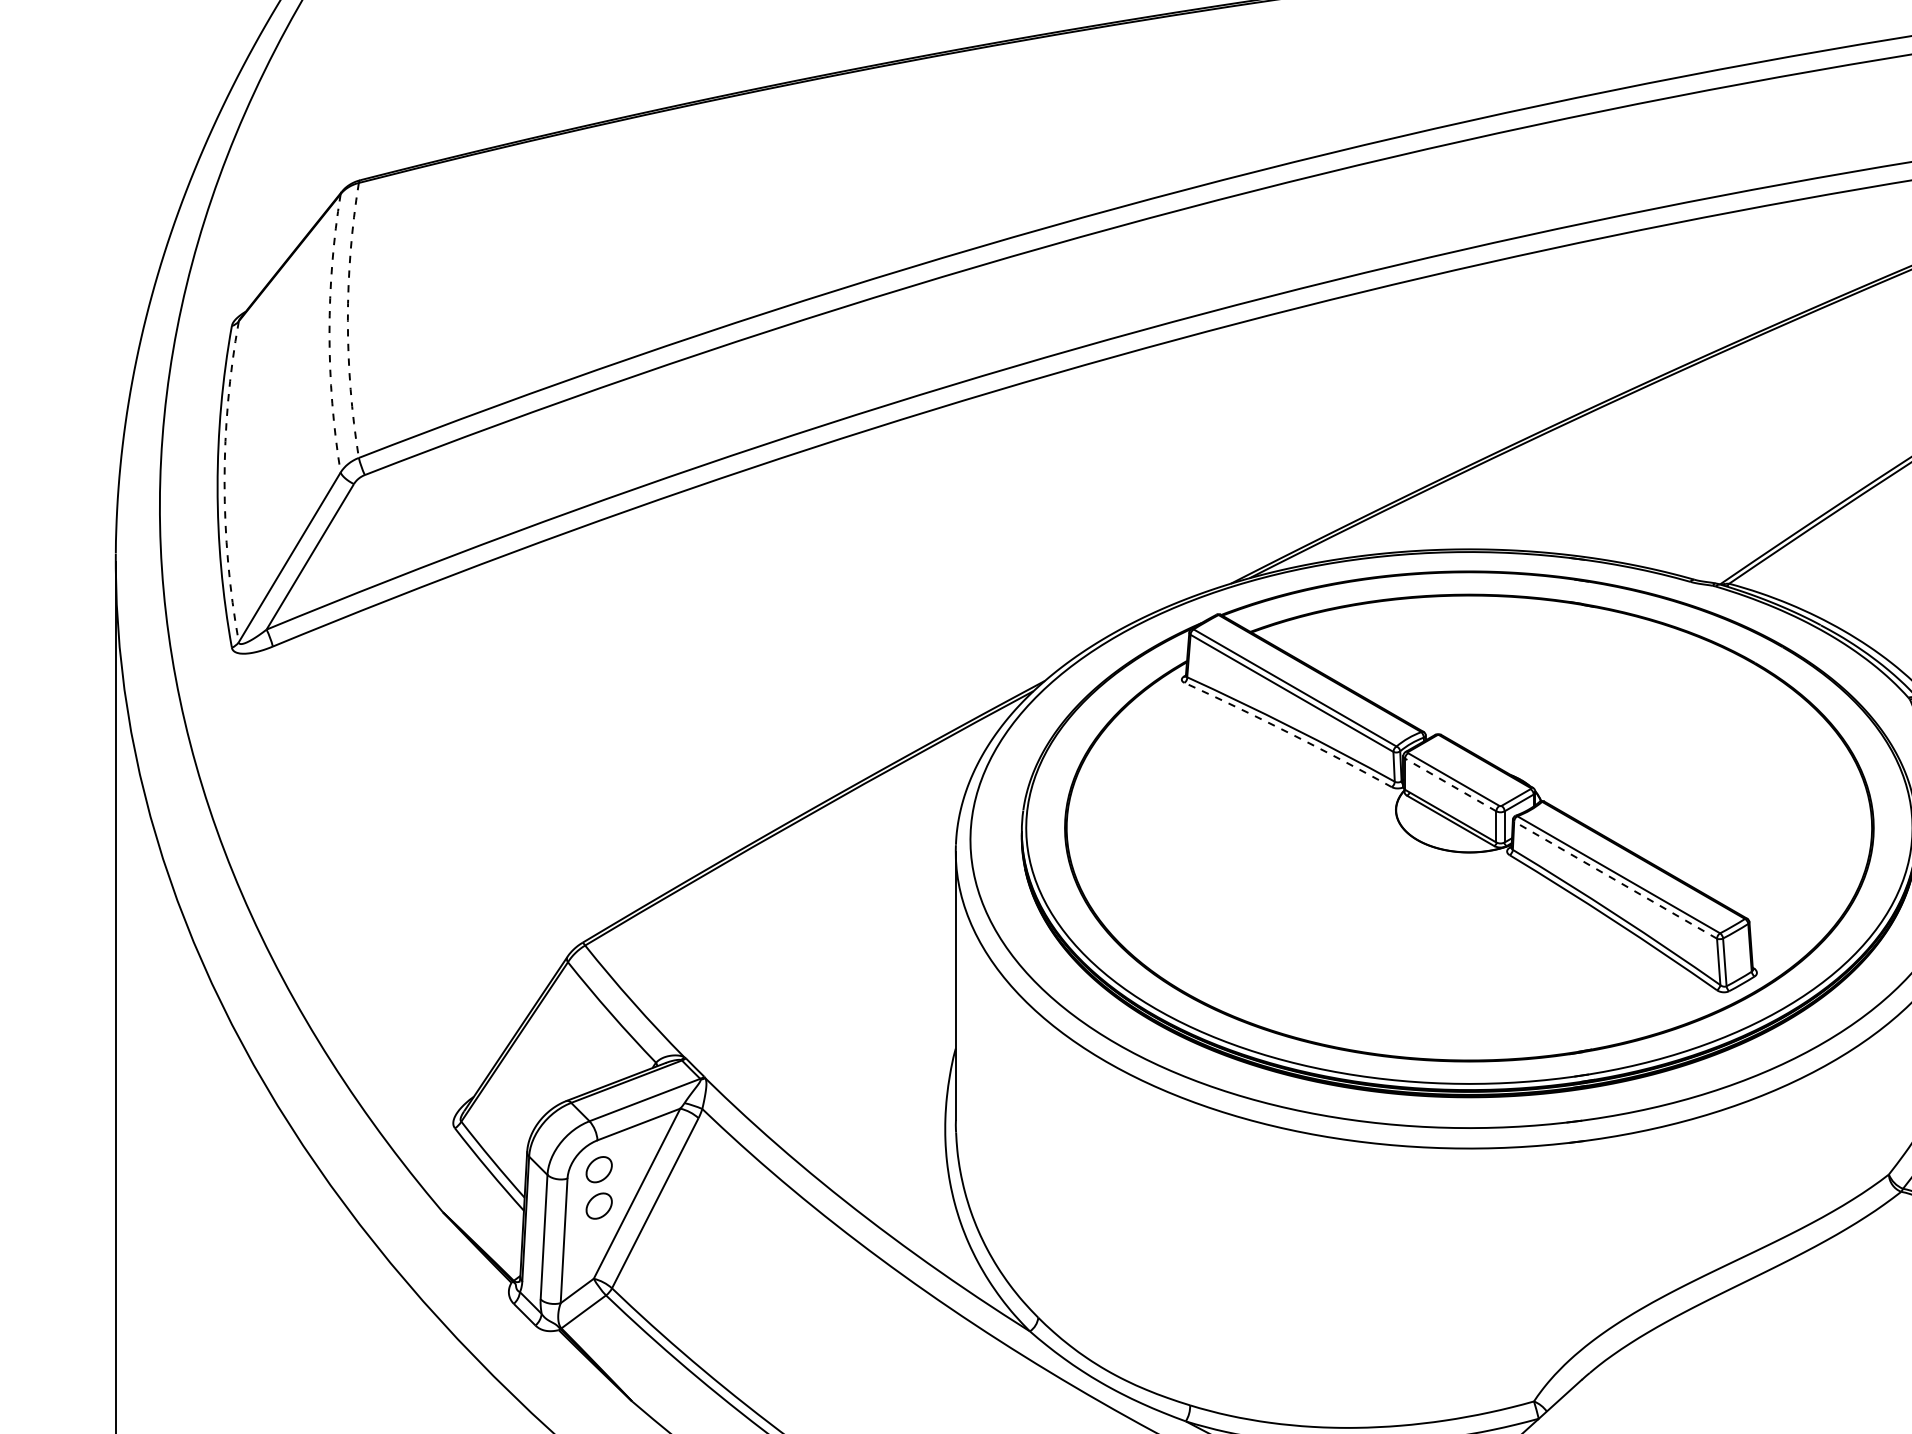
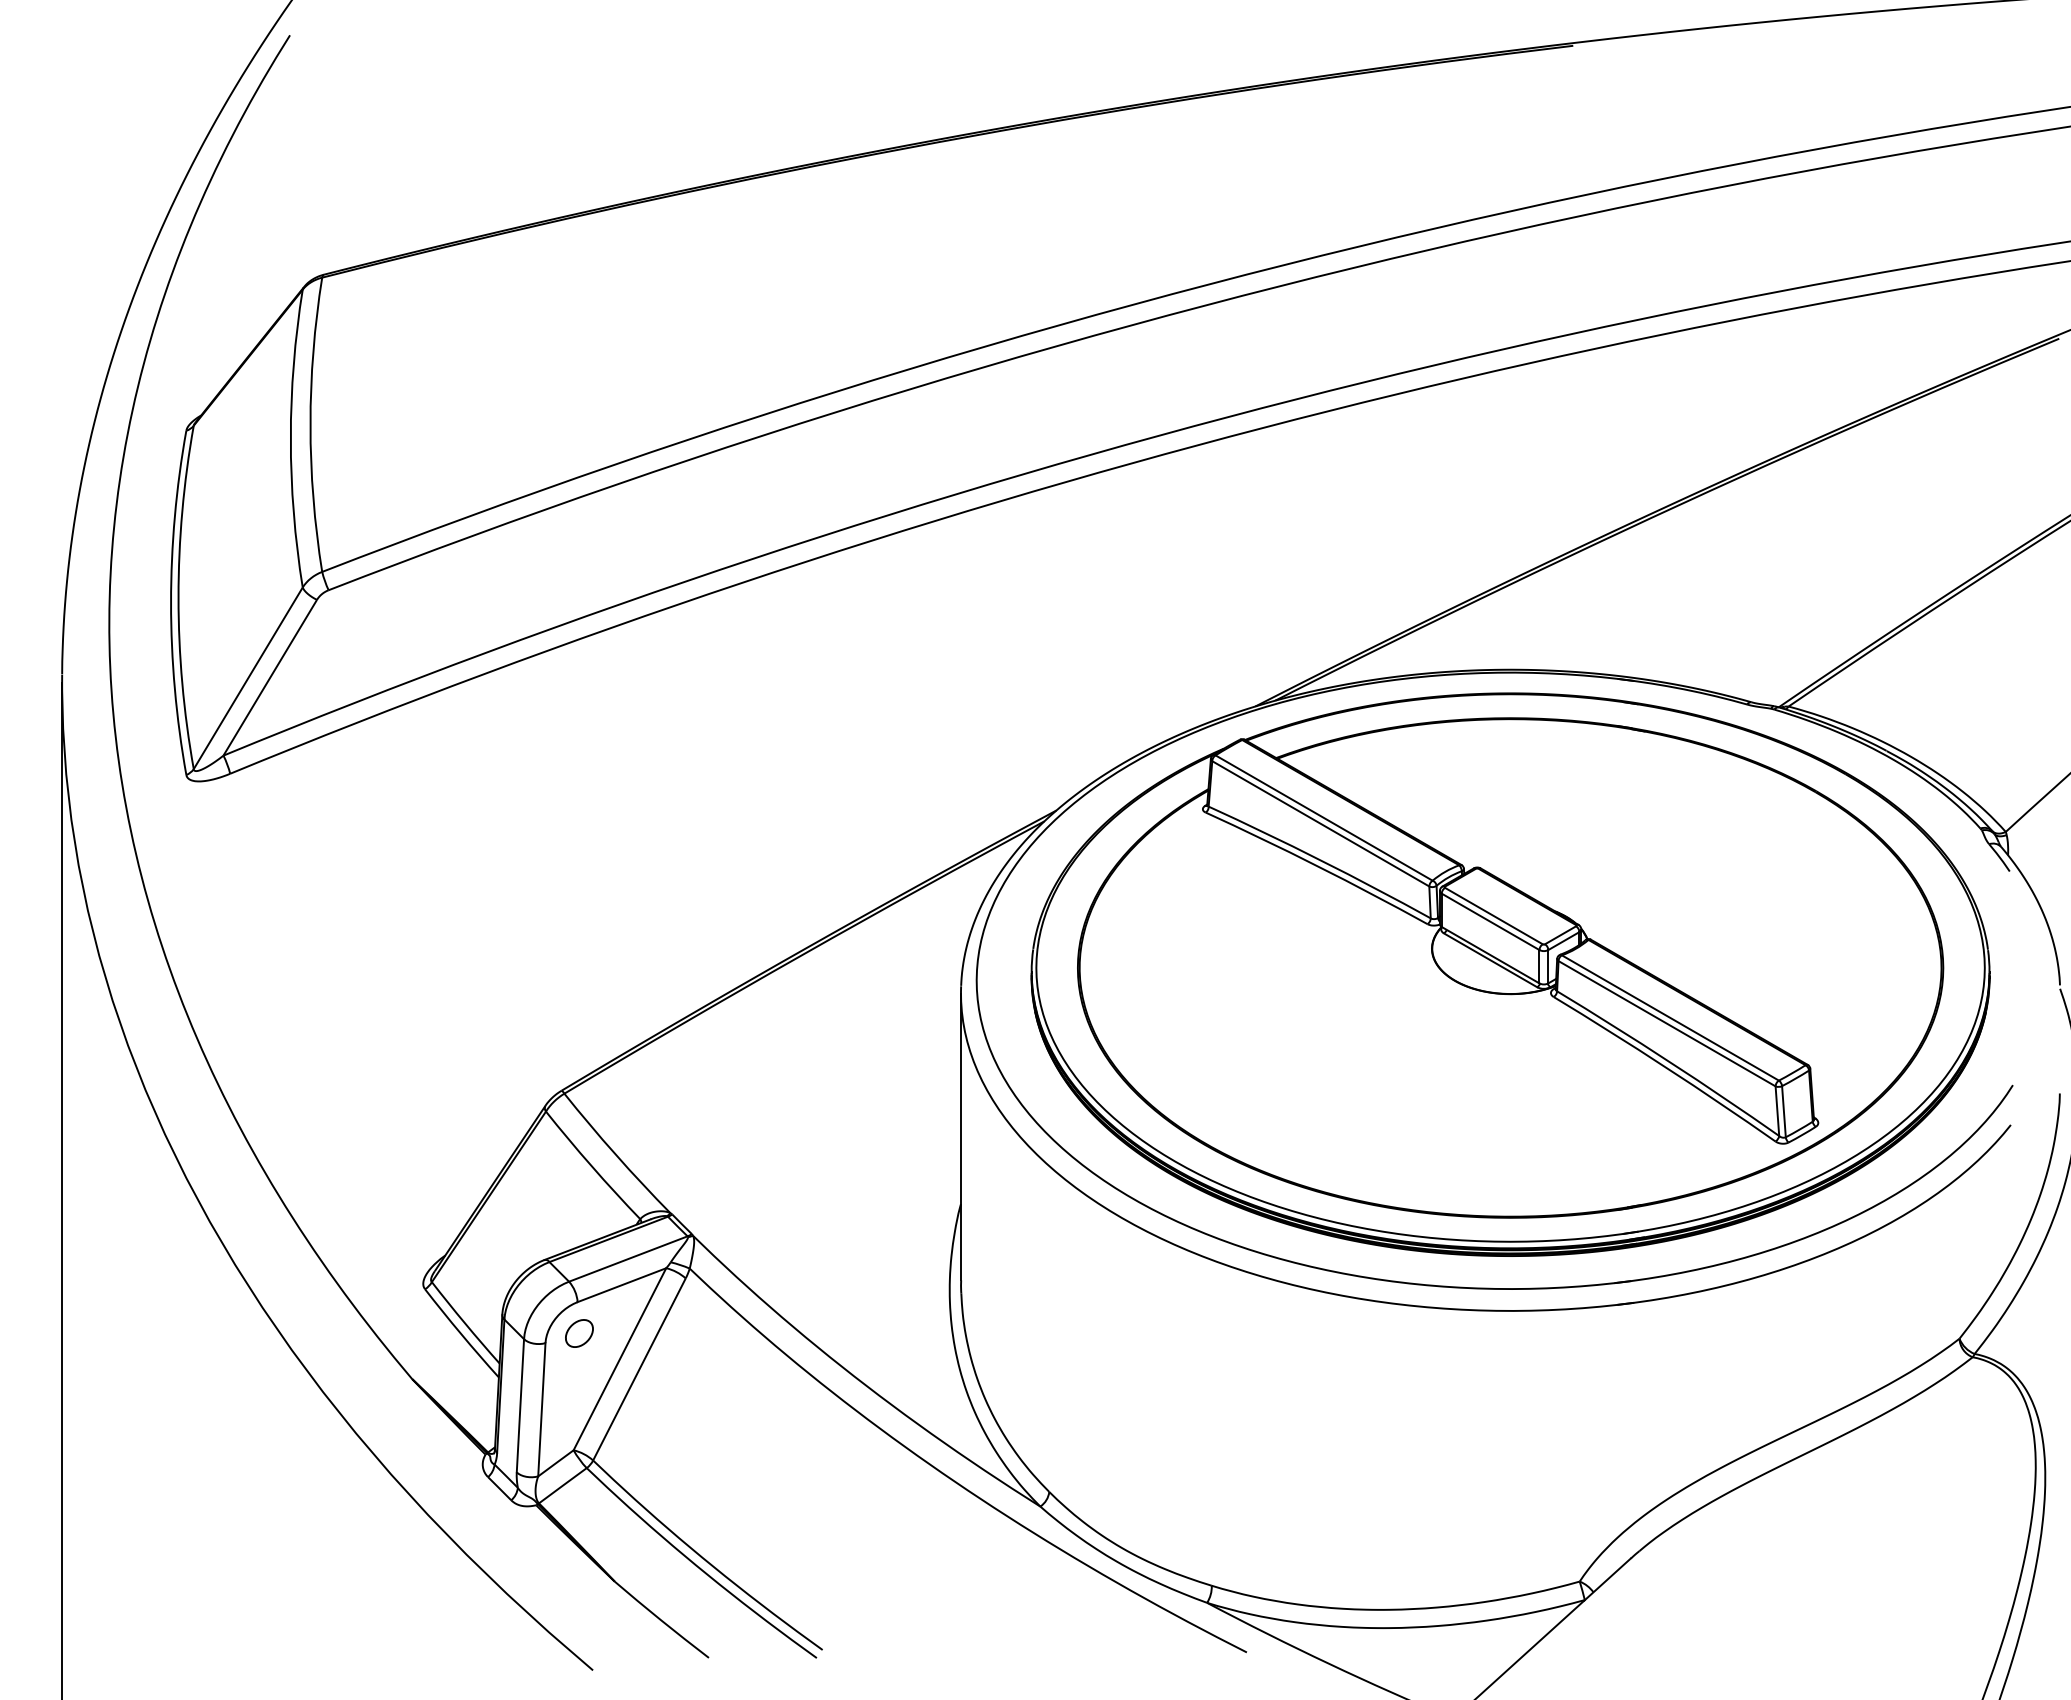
arc: (347, 320) -> (310, 424), dashed -> solid
arc: (329, 333) -> (290, 438), dashed -> solid
arc: (224, 481) -> (178, 597), dashed -> solid
arc: (1288, 733) -> (1317, 866), dashed -> solid
line: (1450, 784) -> (1490, 921), dashed -> solid
line: (1615, 879) -> (1666, 1023), dashed -> solid
part: (599, 1206) -> (579, 1372), removed

